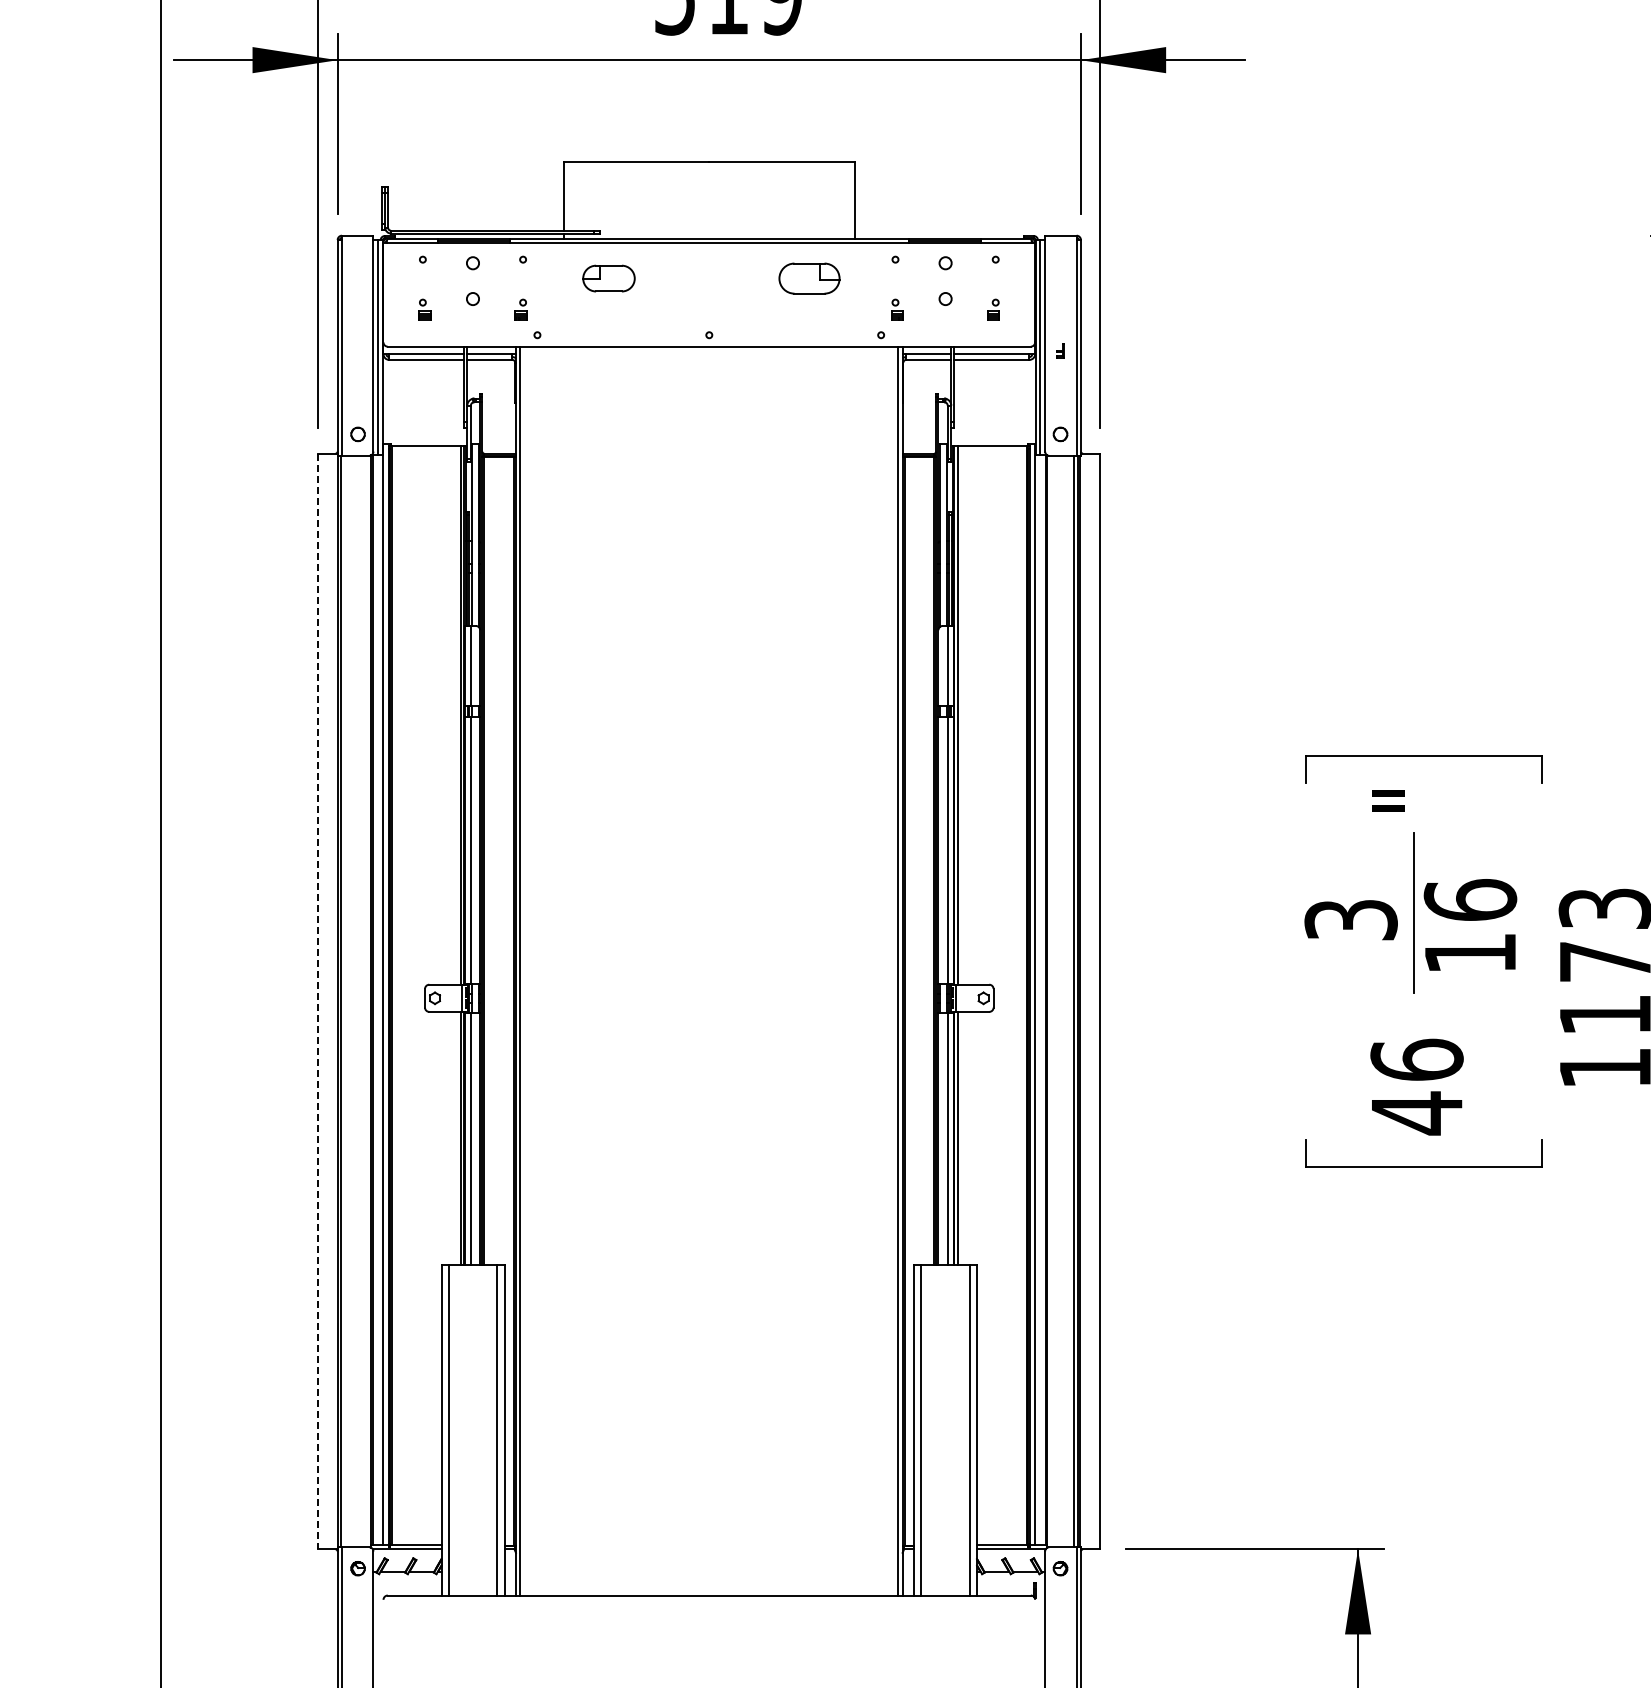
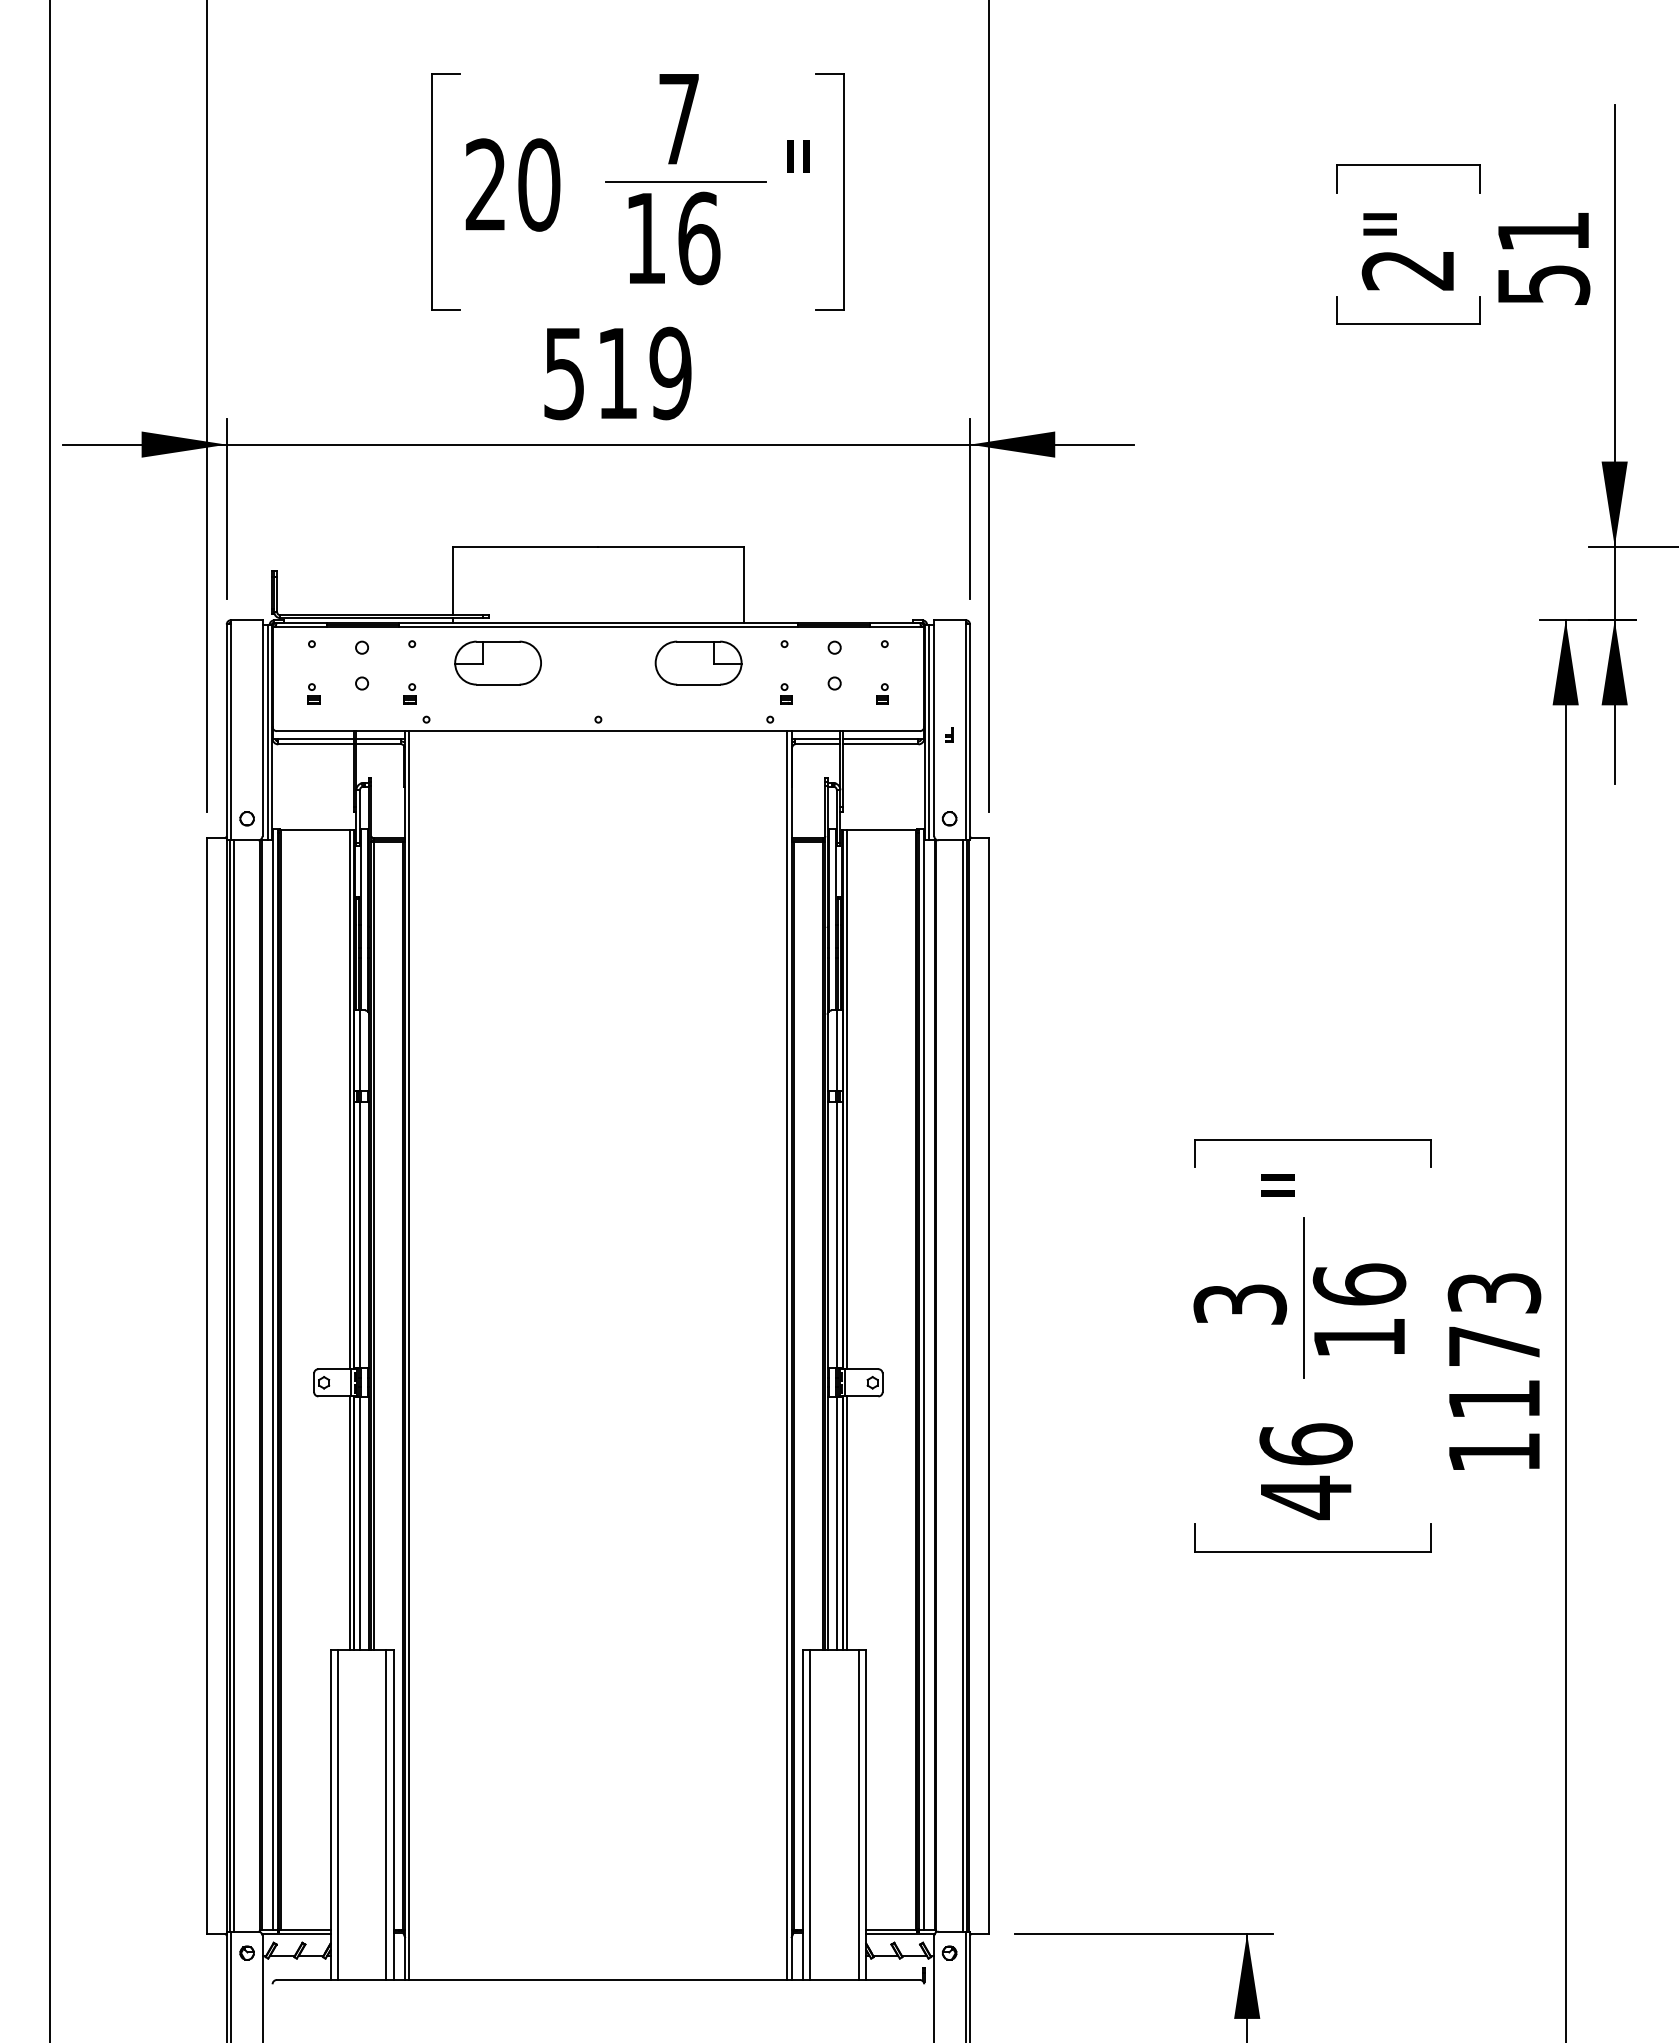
part: (608, 278) -> (497, 662), size x1.67
part: (809, 278) -> (698, 662), size x1.43
line: (344, 1001) -> (233, 1385), added
line: (318, 1002) -> (207, 1386), dashed -> solid

